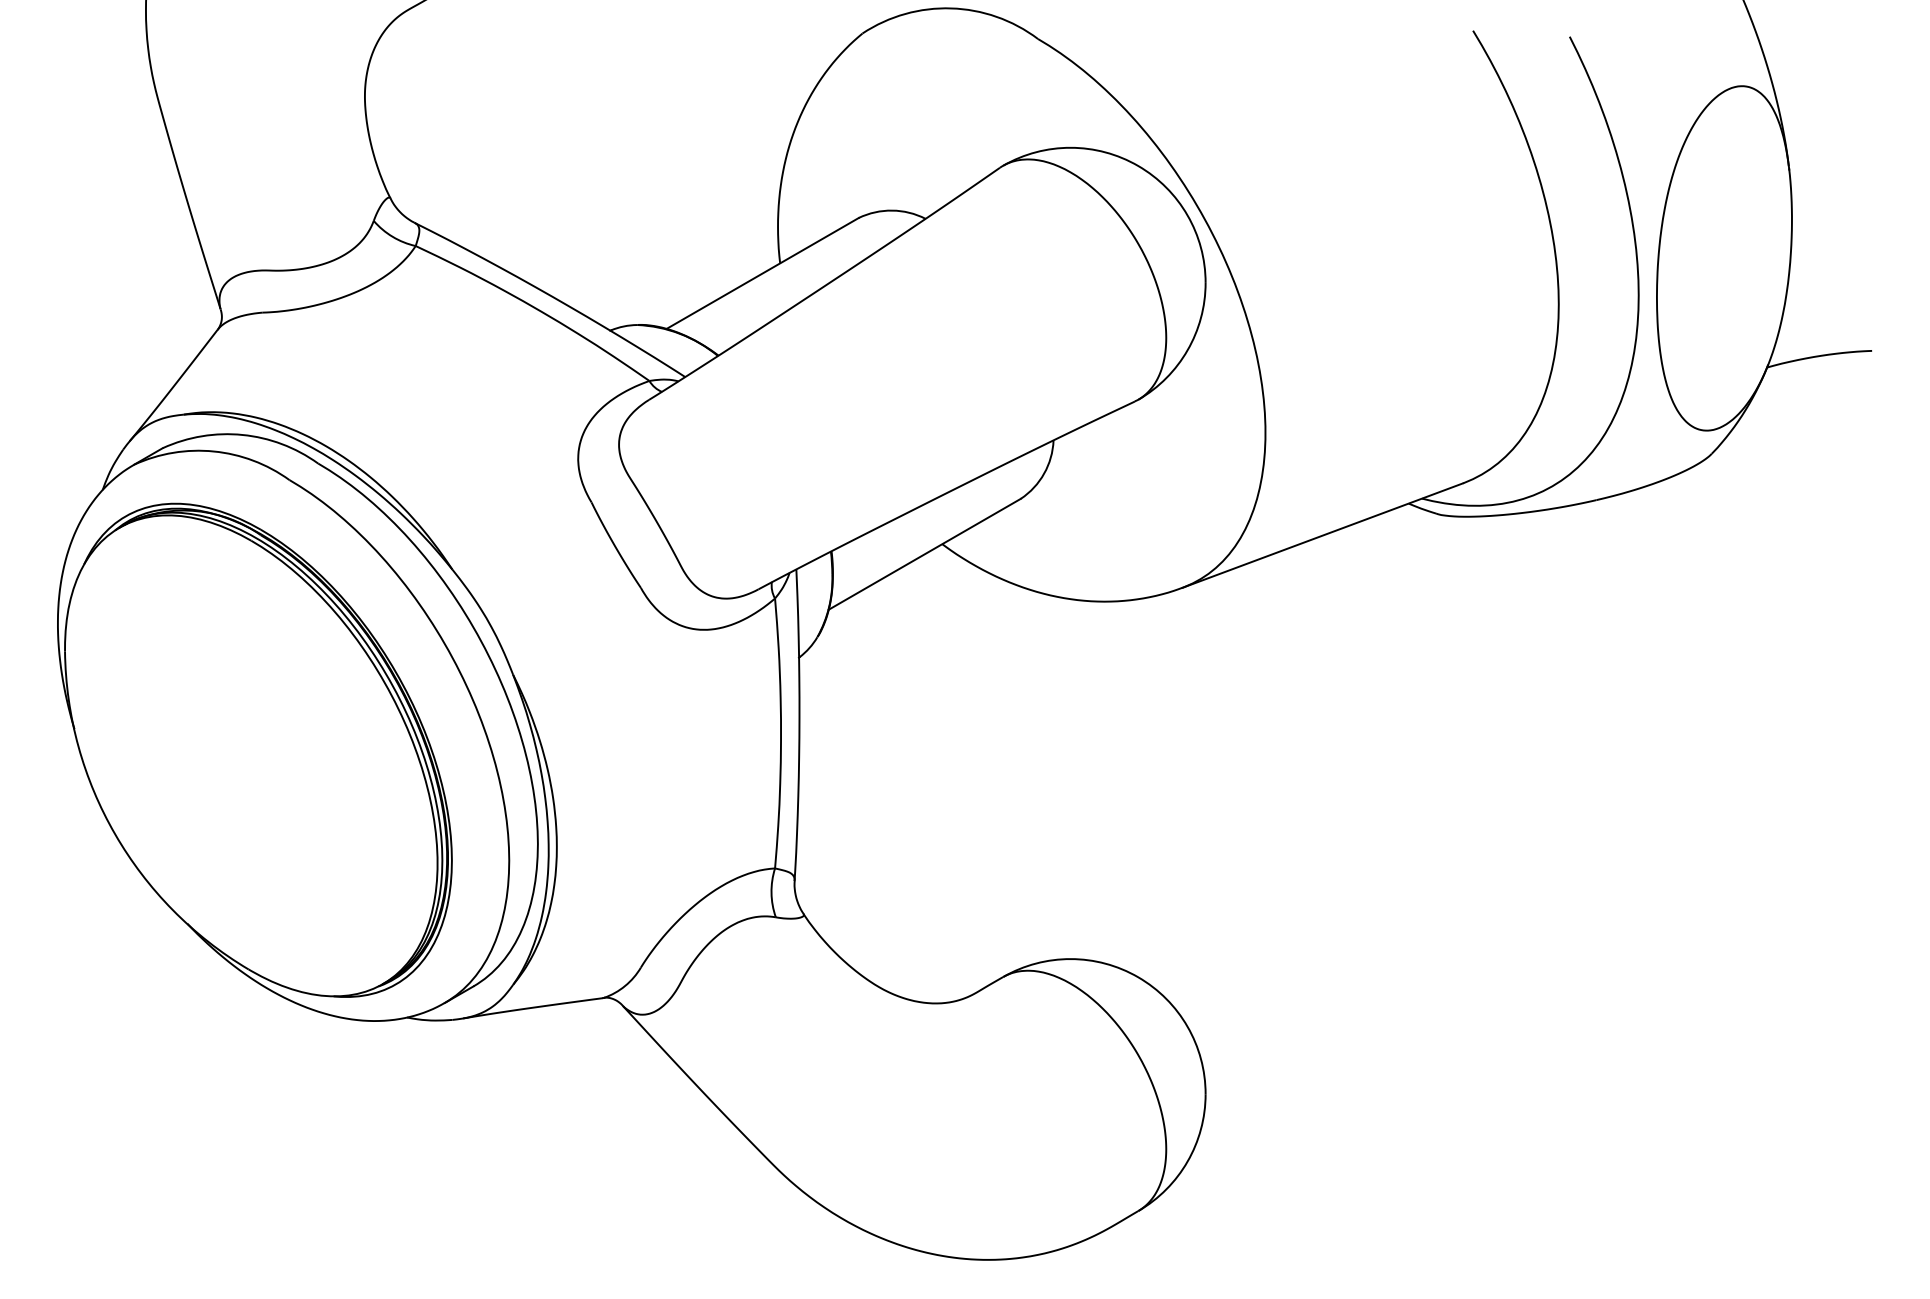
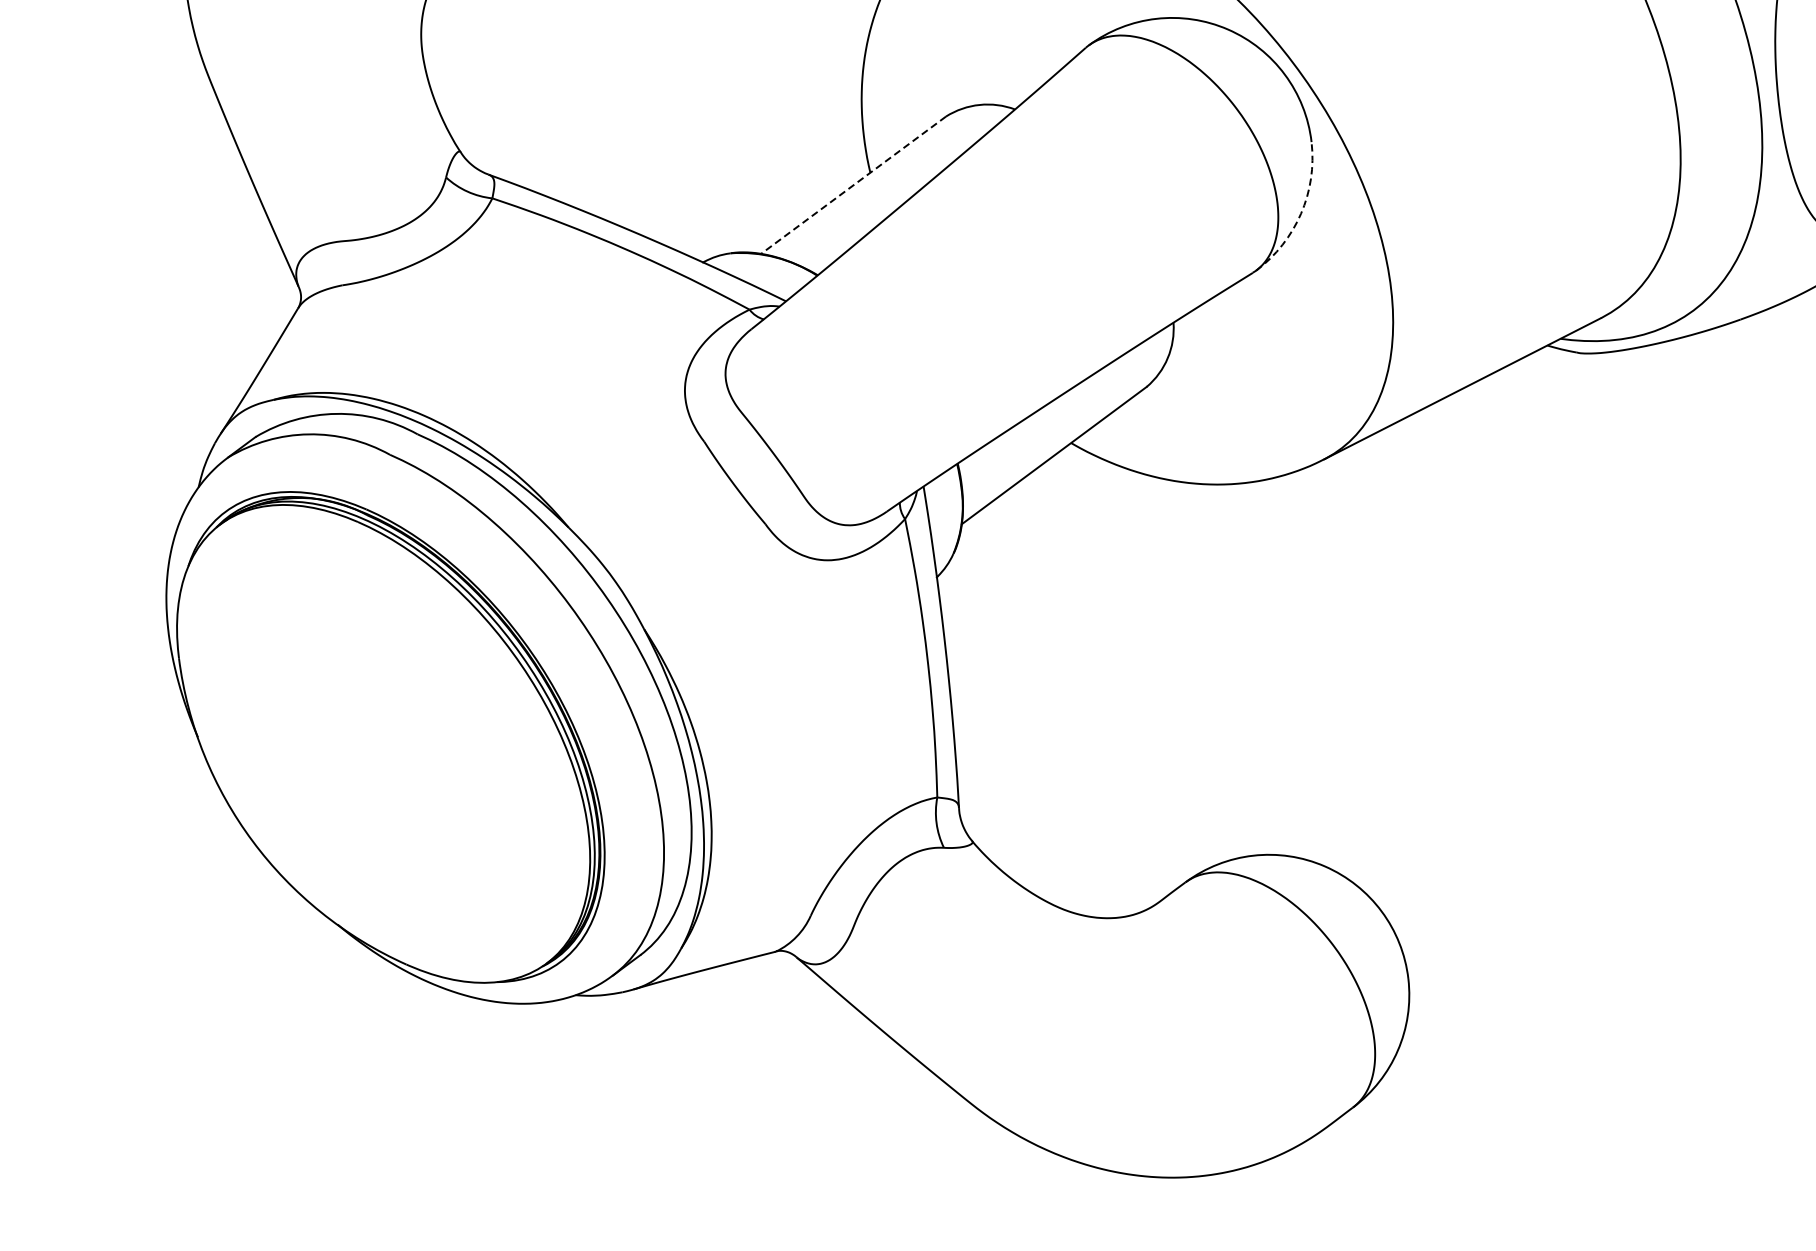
line: (762, 273) -> (853, 185), solid -> dashed
arc: (1187, 350) -> (1300, 214), solid -> dashed

